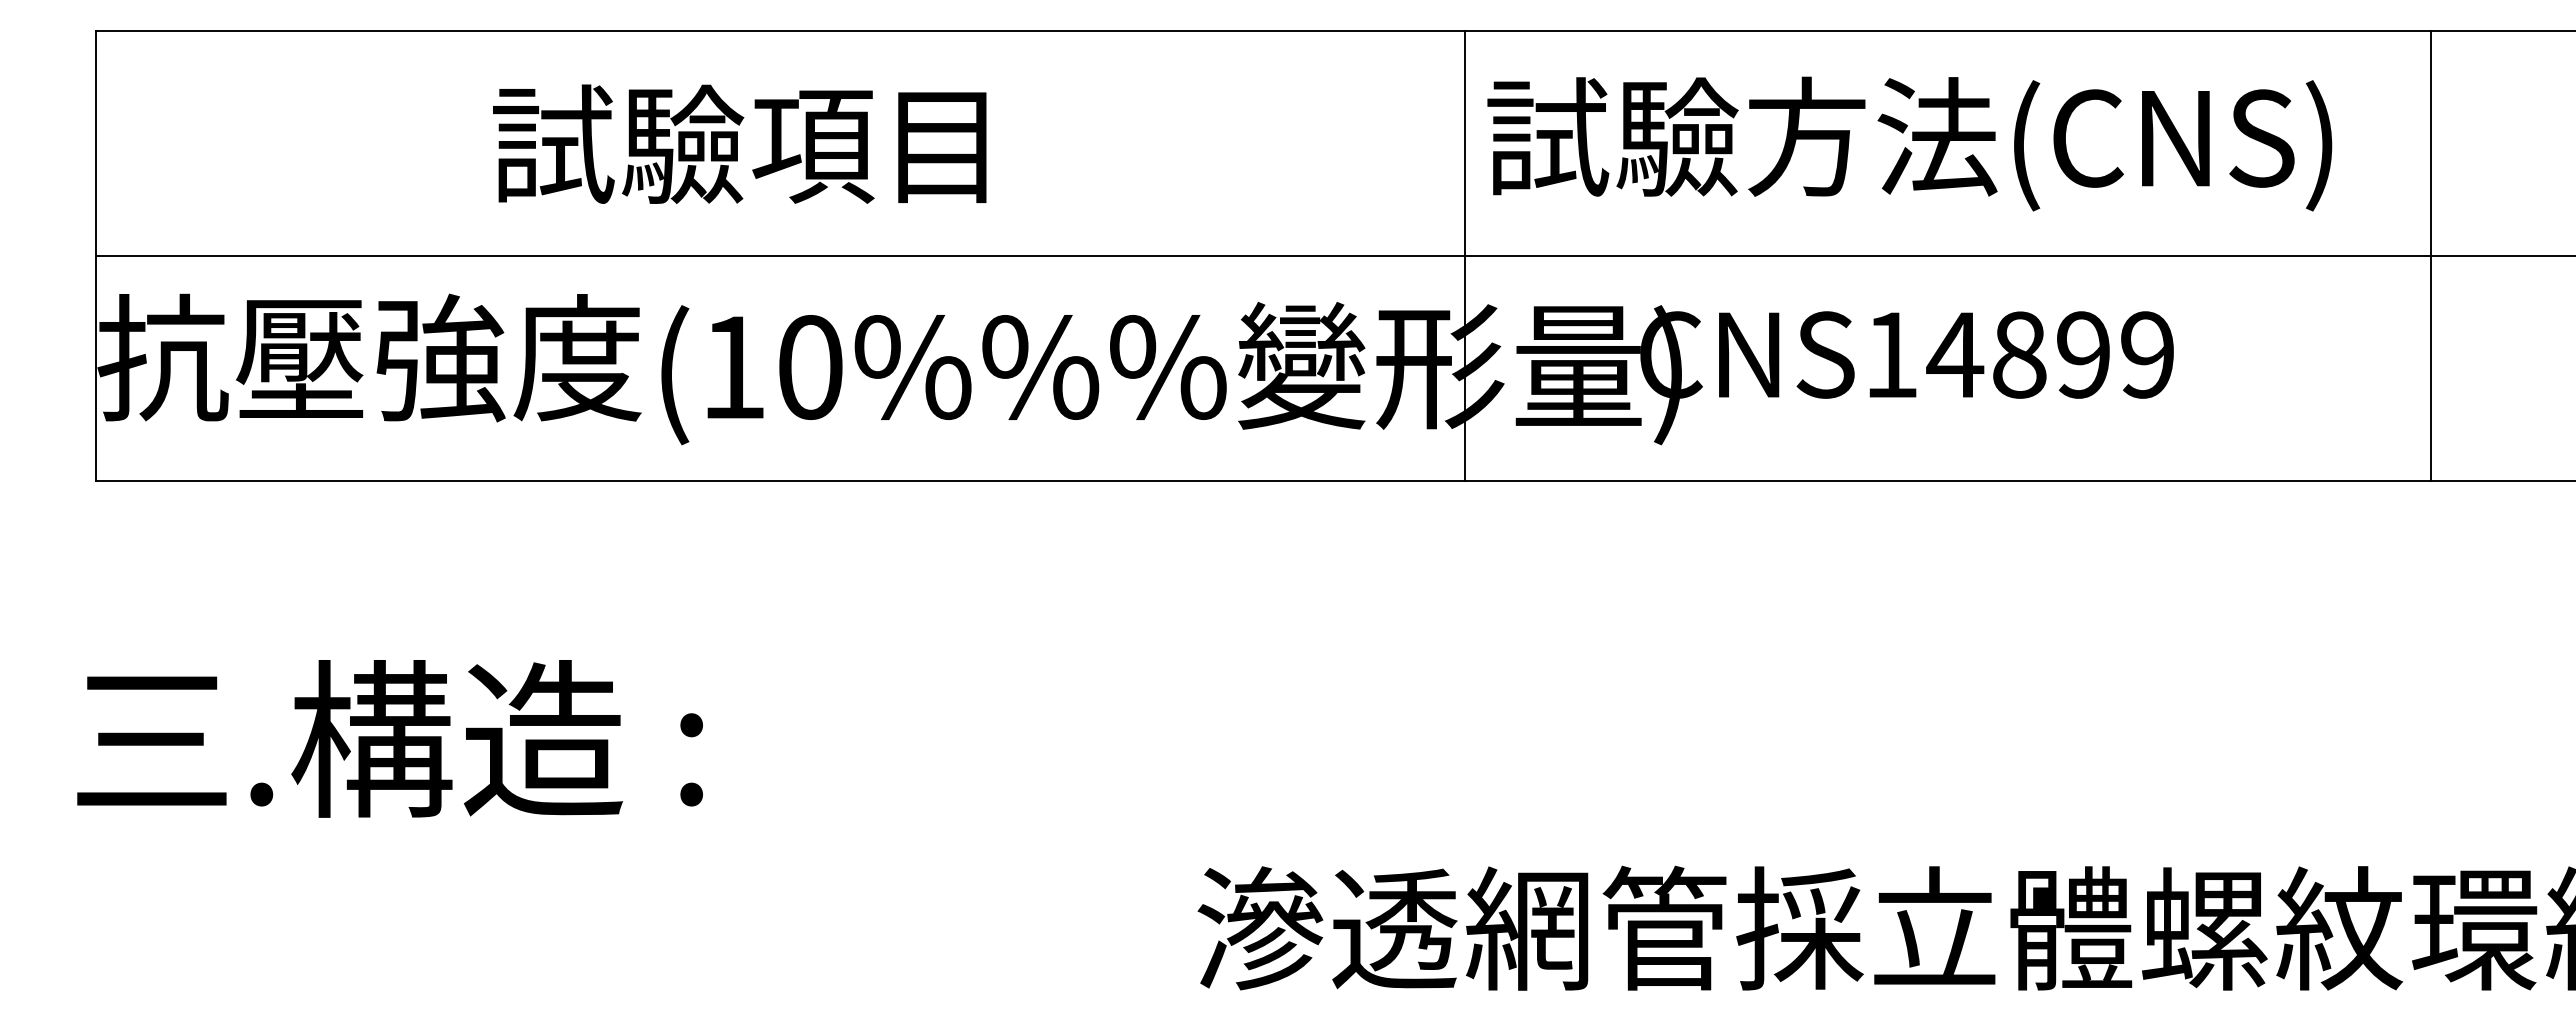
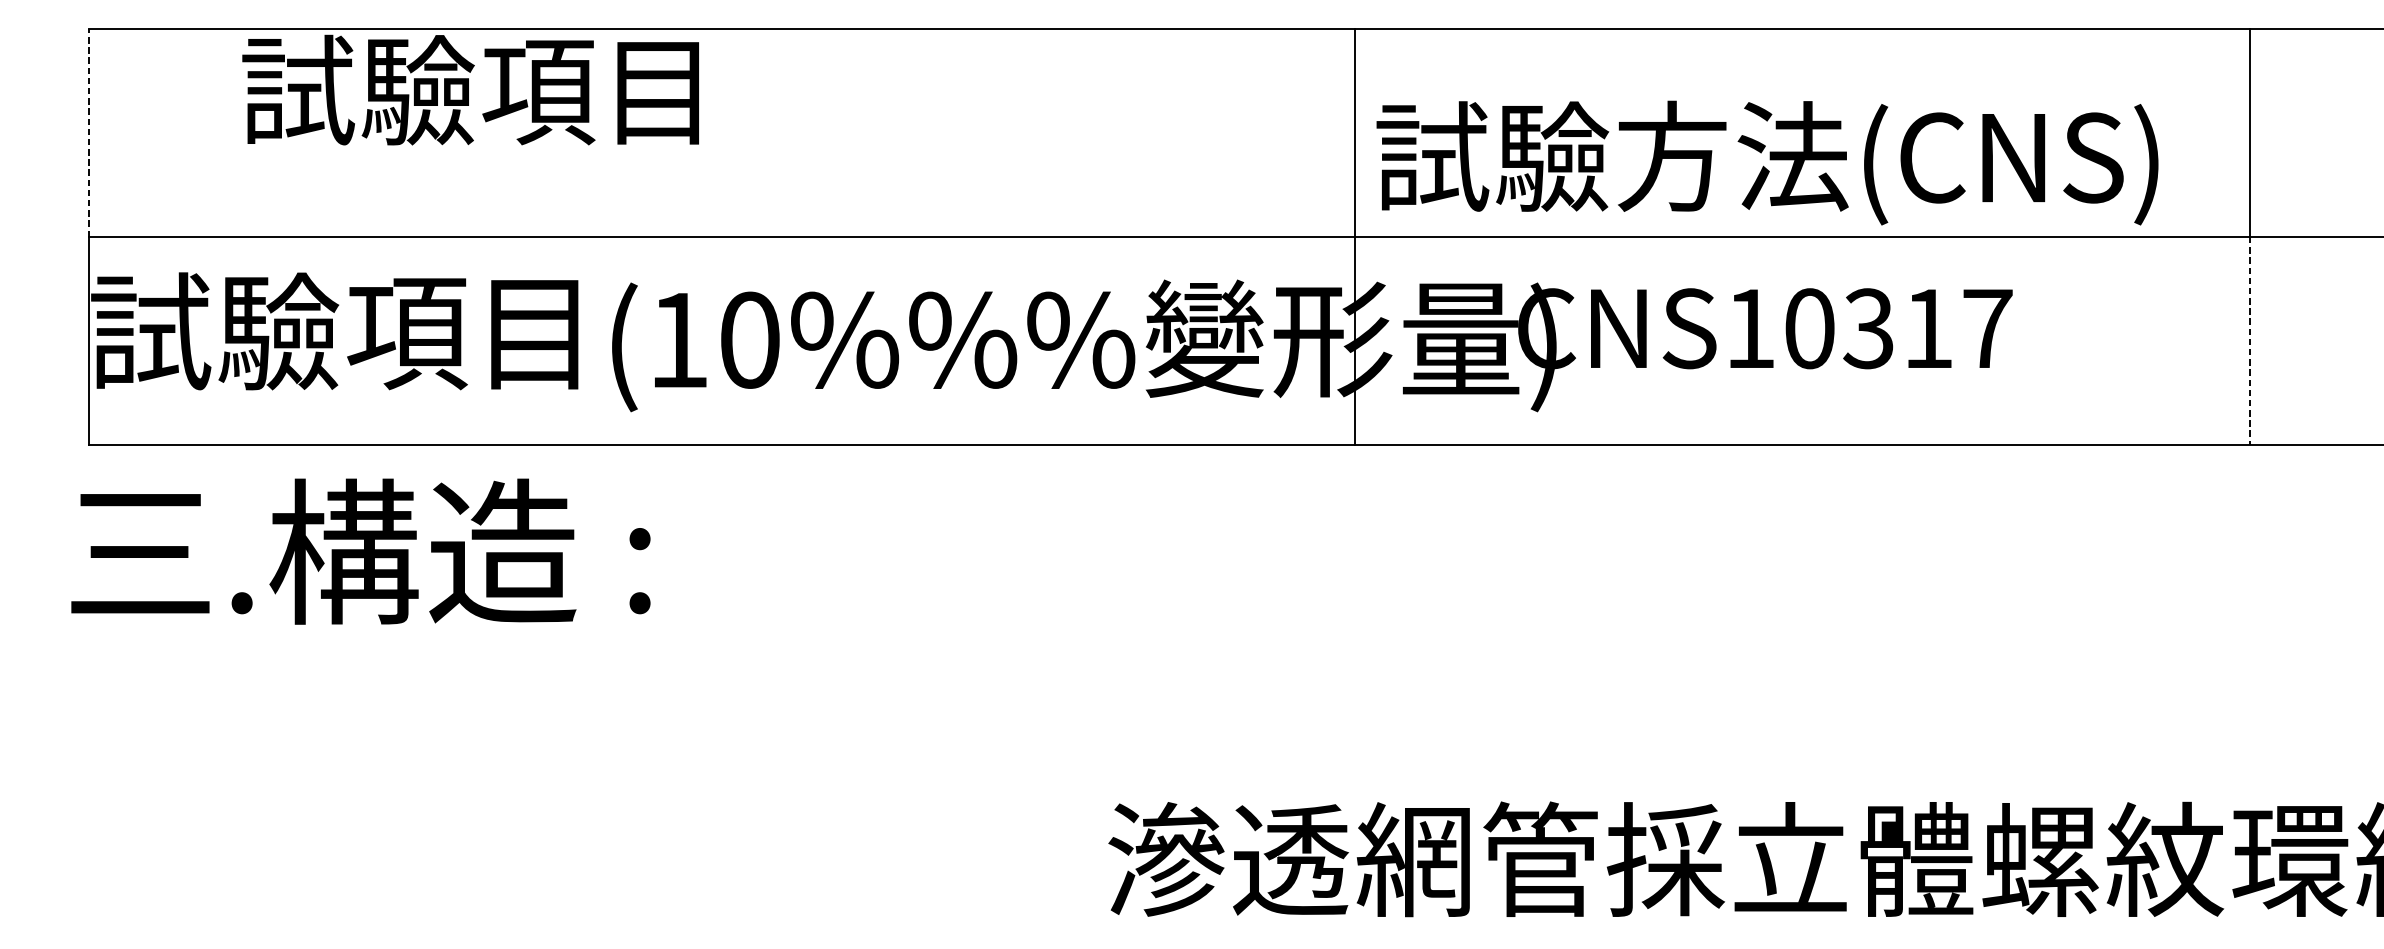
line: (96, 143) -> (89, 132), solid -> dashed
text: (739, 143) -> (470, 89), moved
text: (1909, 143) -> (1767, 162), moved
text: (2050, 354) -> (1897, 328), CNS14899 -> CNS10317
text: (369, 357) -> (341, 331), 抗壓強度 -> 試驗項目
line: (2430, 368) -> (2249, 341), solid -> dashed
text: (389, 738) -> (360, 551), moved

